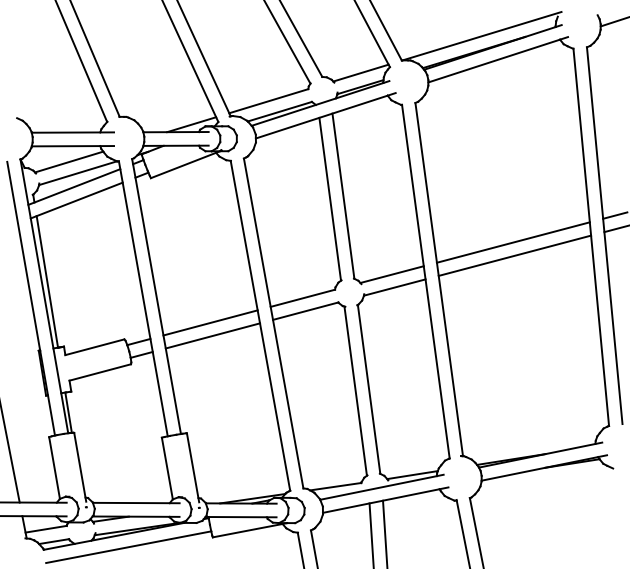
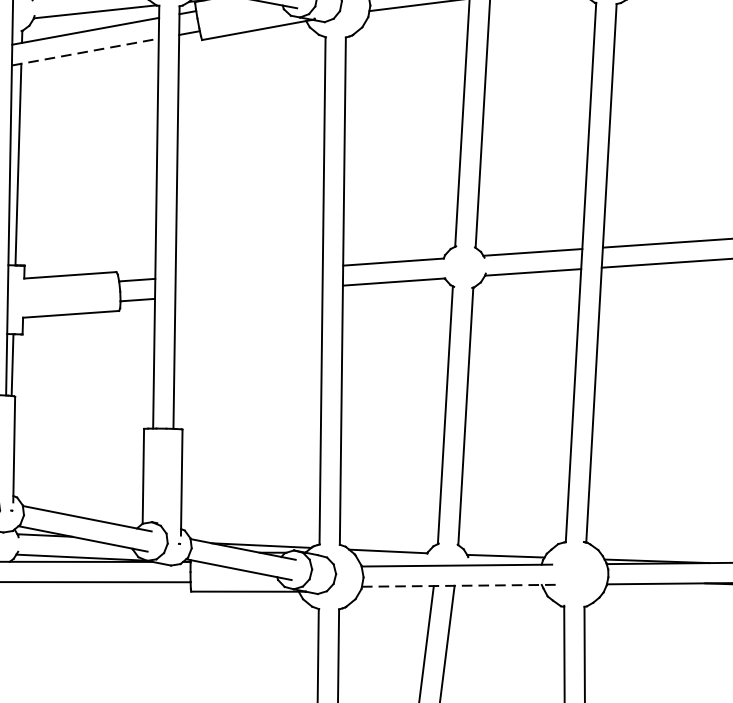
line: (77, 200) -> (86, 52), solid -> dashed
line: (210, 322) -> (249, 271), removed
line: (212, 335) -> (248, 291), removed
line: (386, 500) -> (459, 586), solid -> dashed

